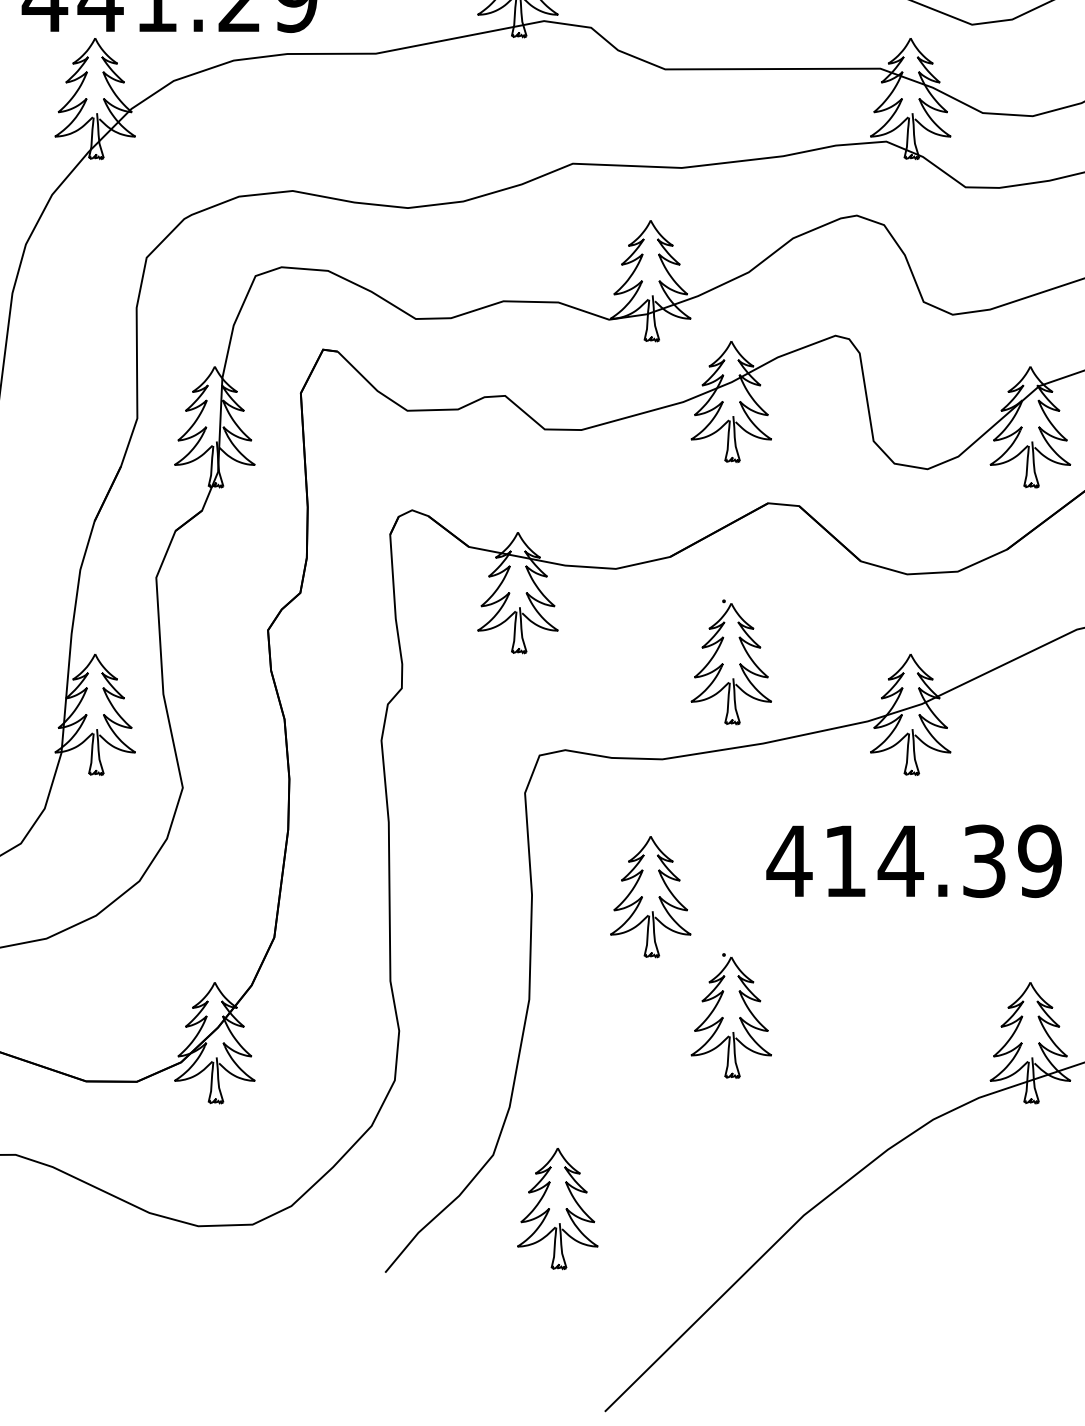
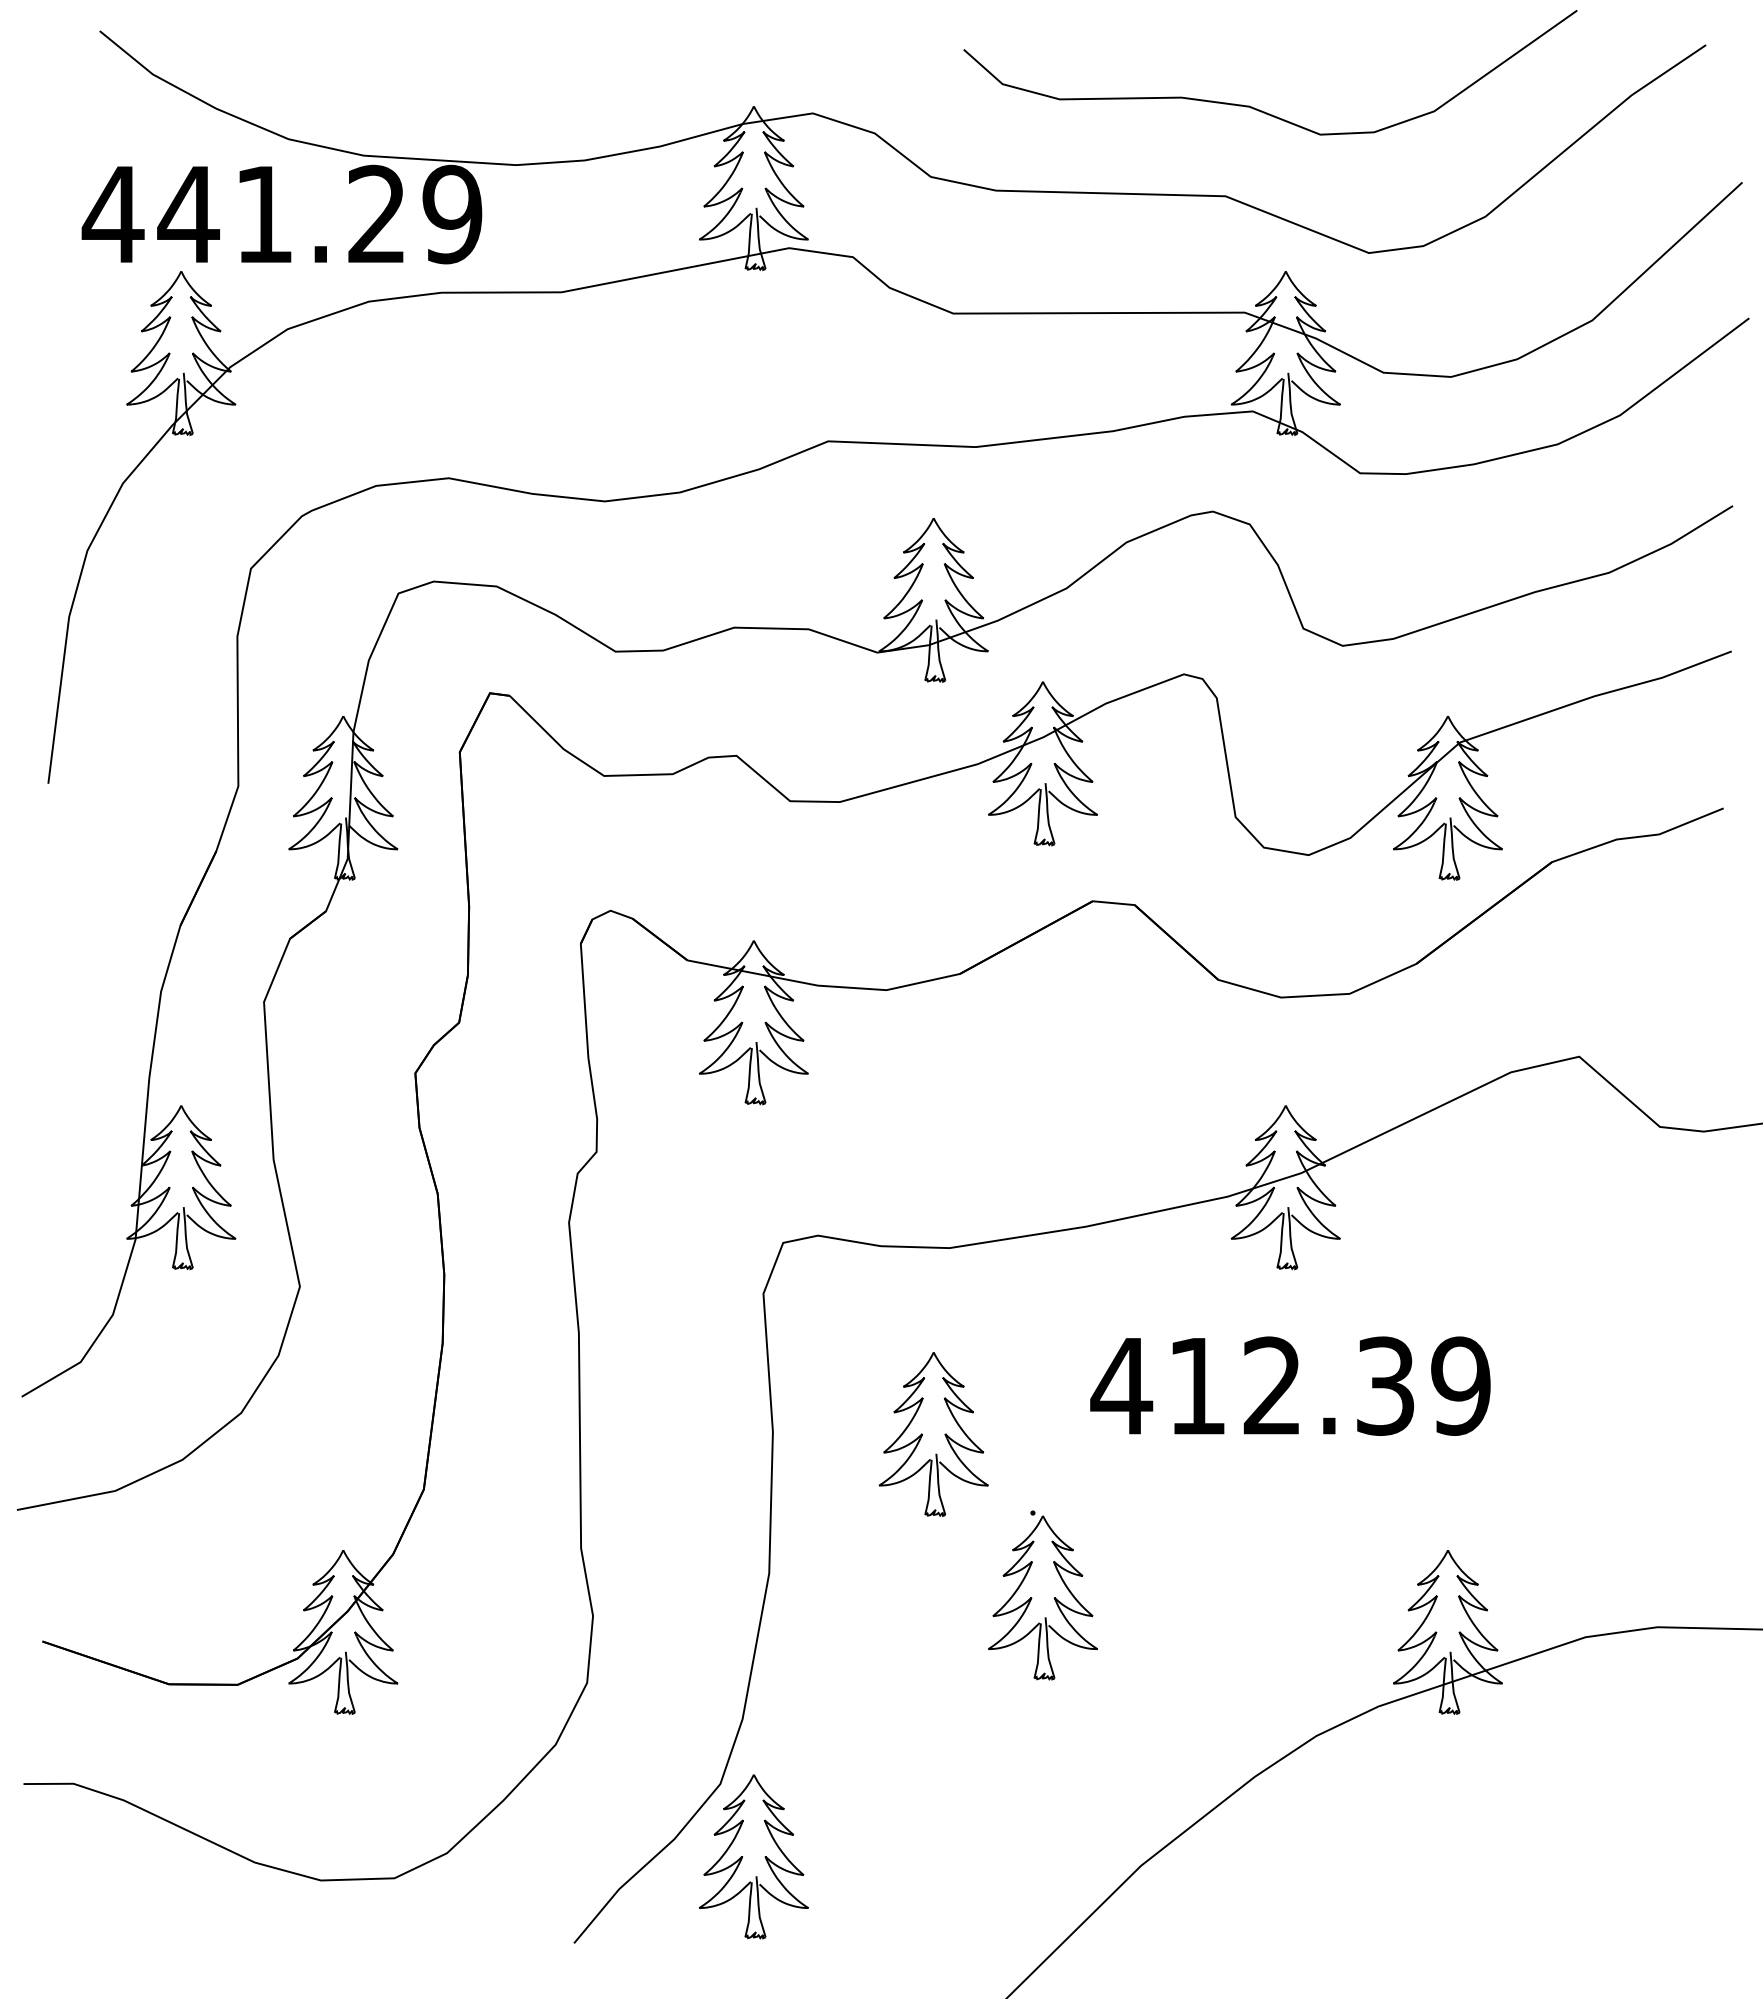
part: (731, 662) -> (1042, 1116), removed
text: (900, 860) -> (1272, 1385), 414.39 -> 412.39
part: (557, 1208) -> (753, 1856), moved

